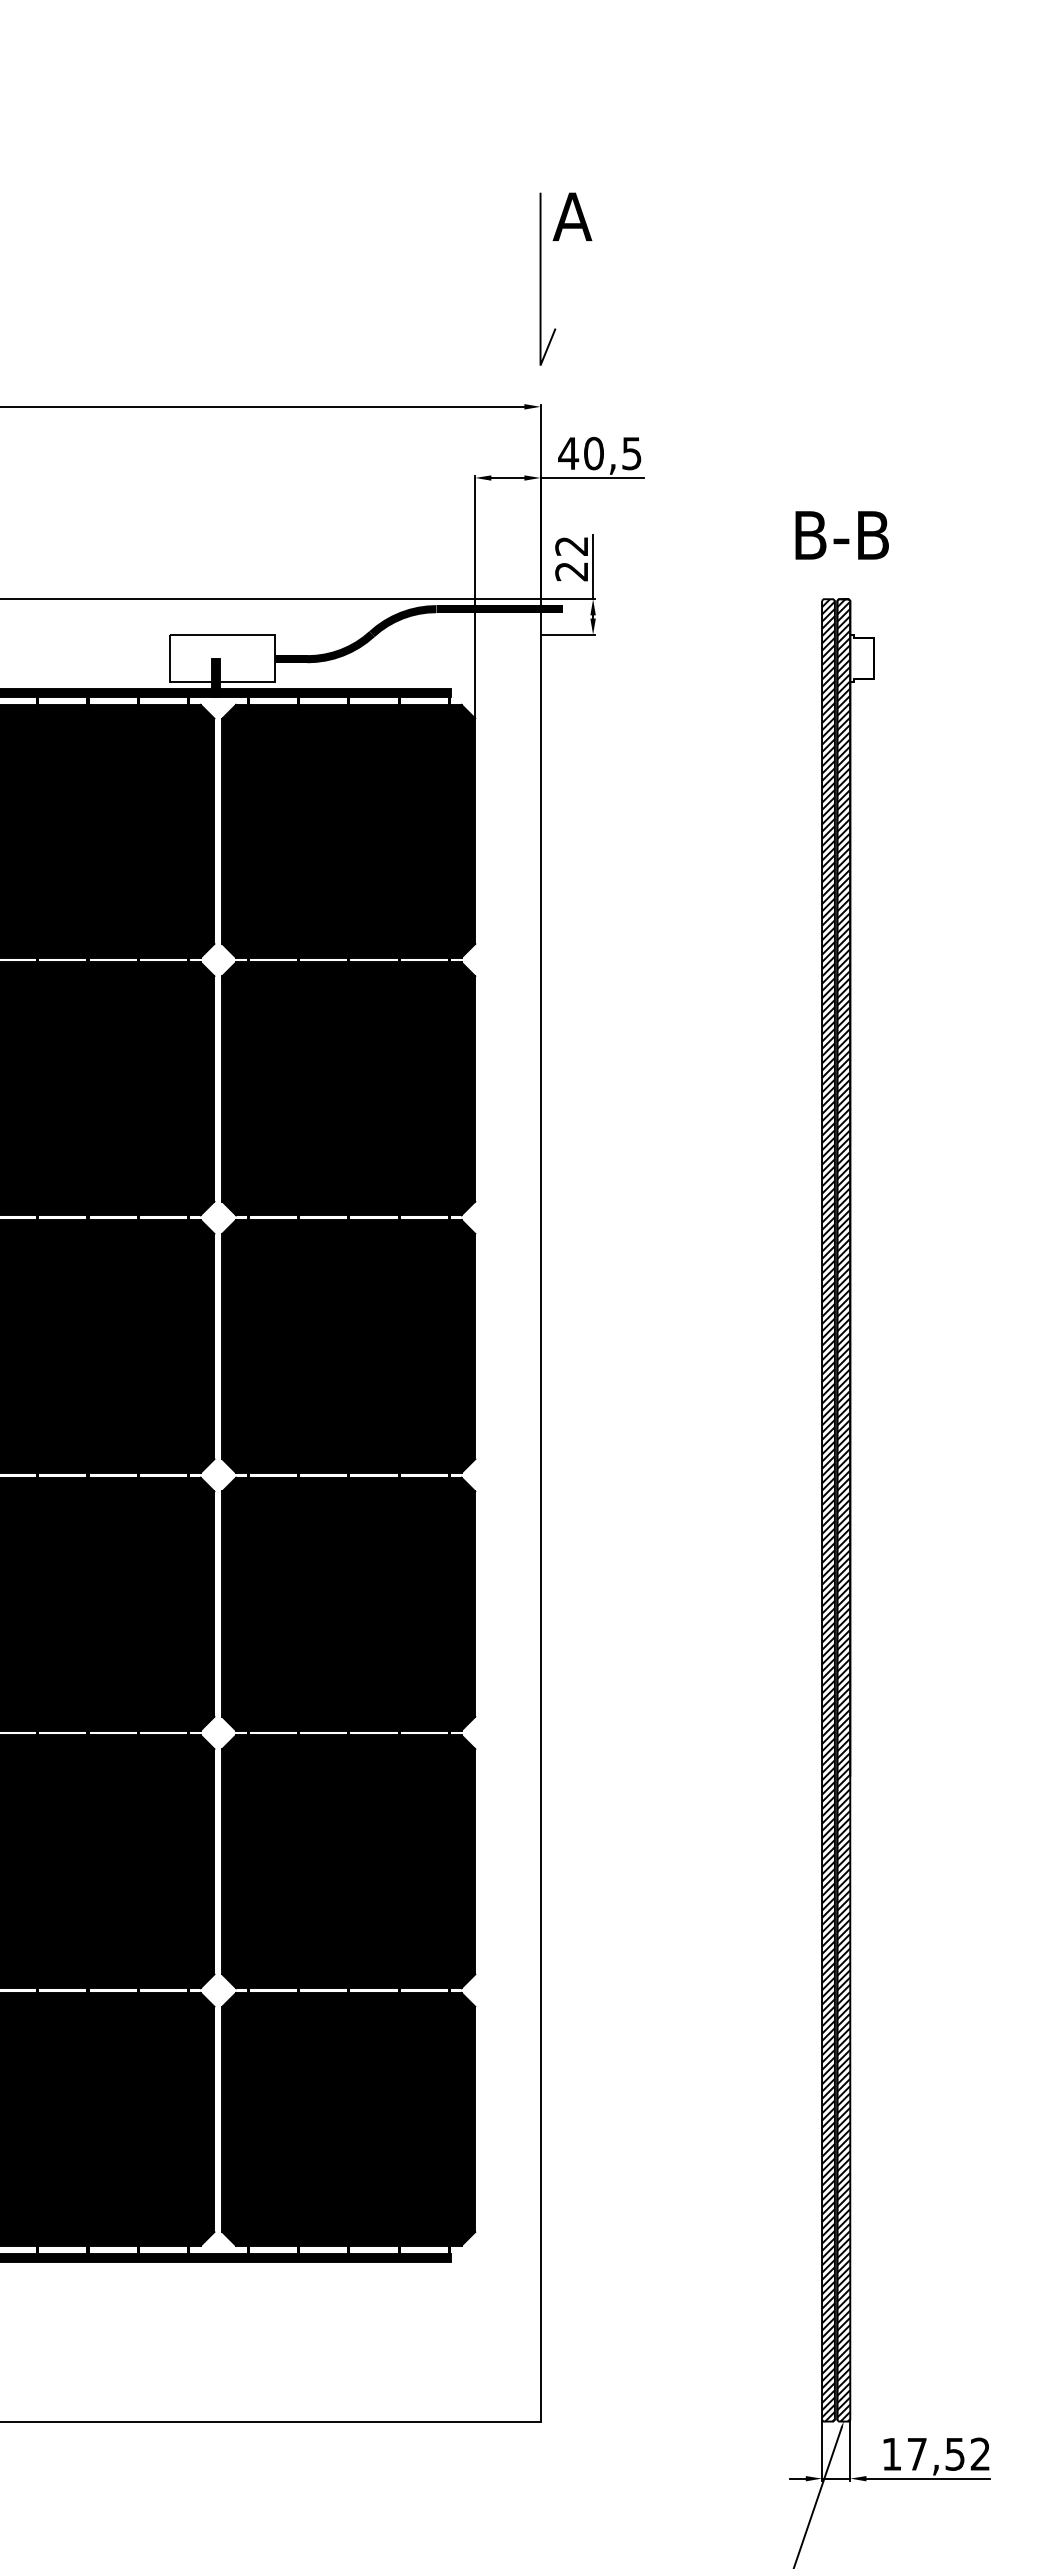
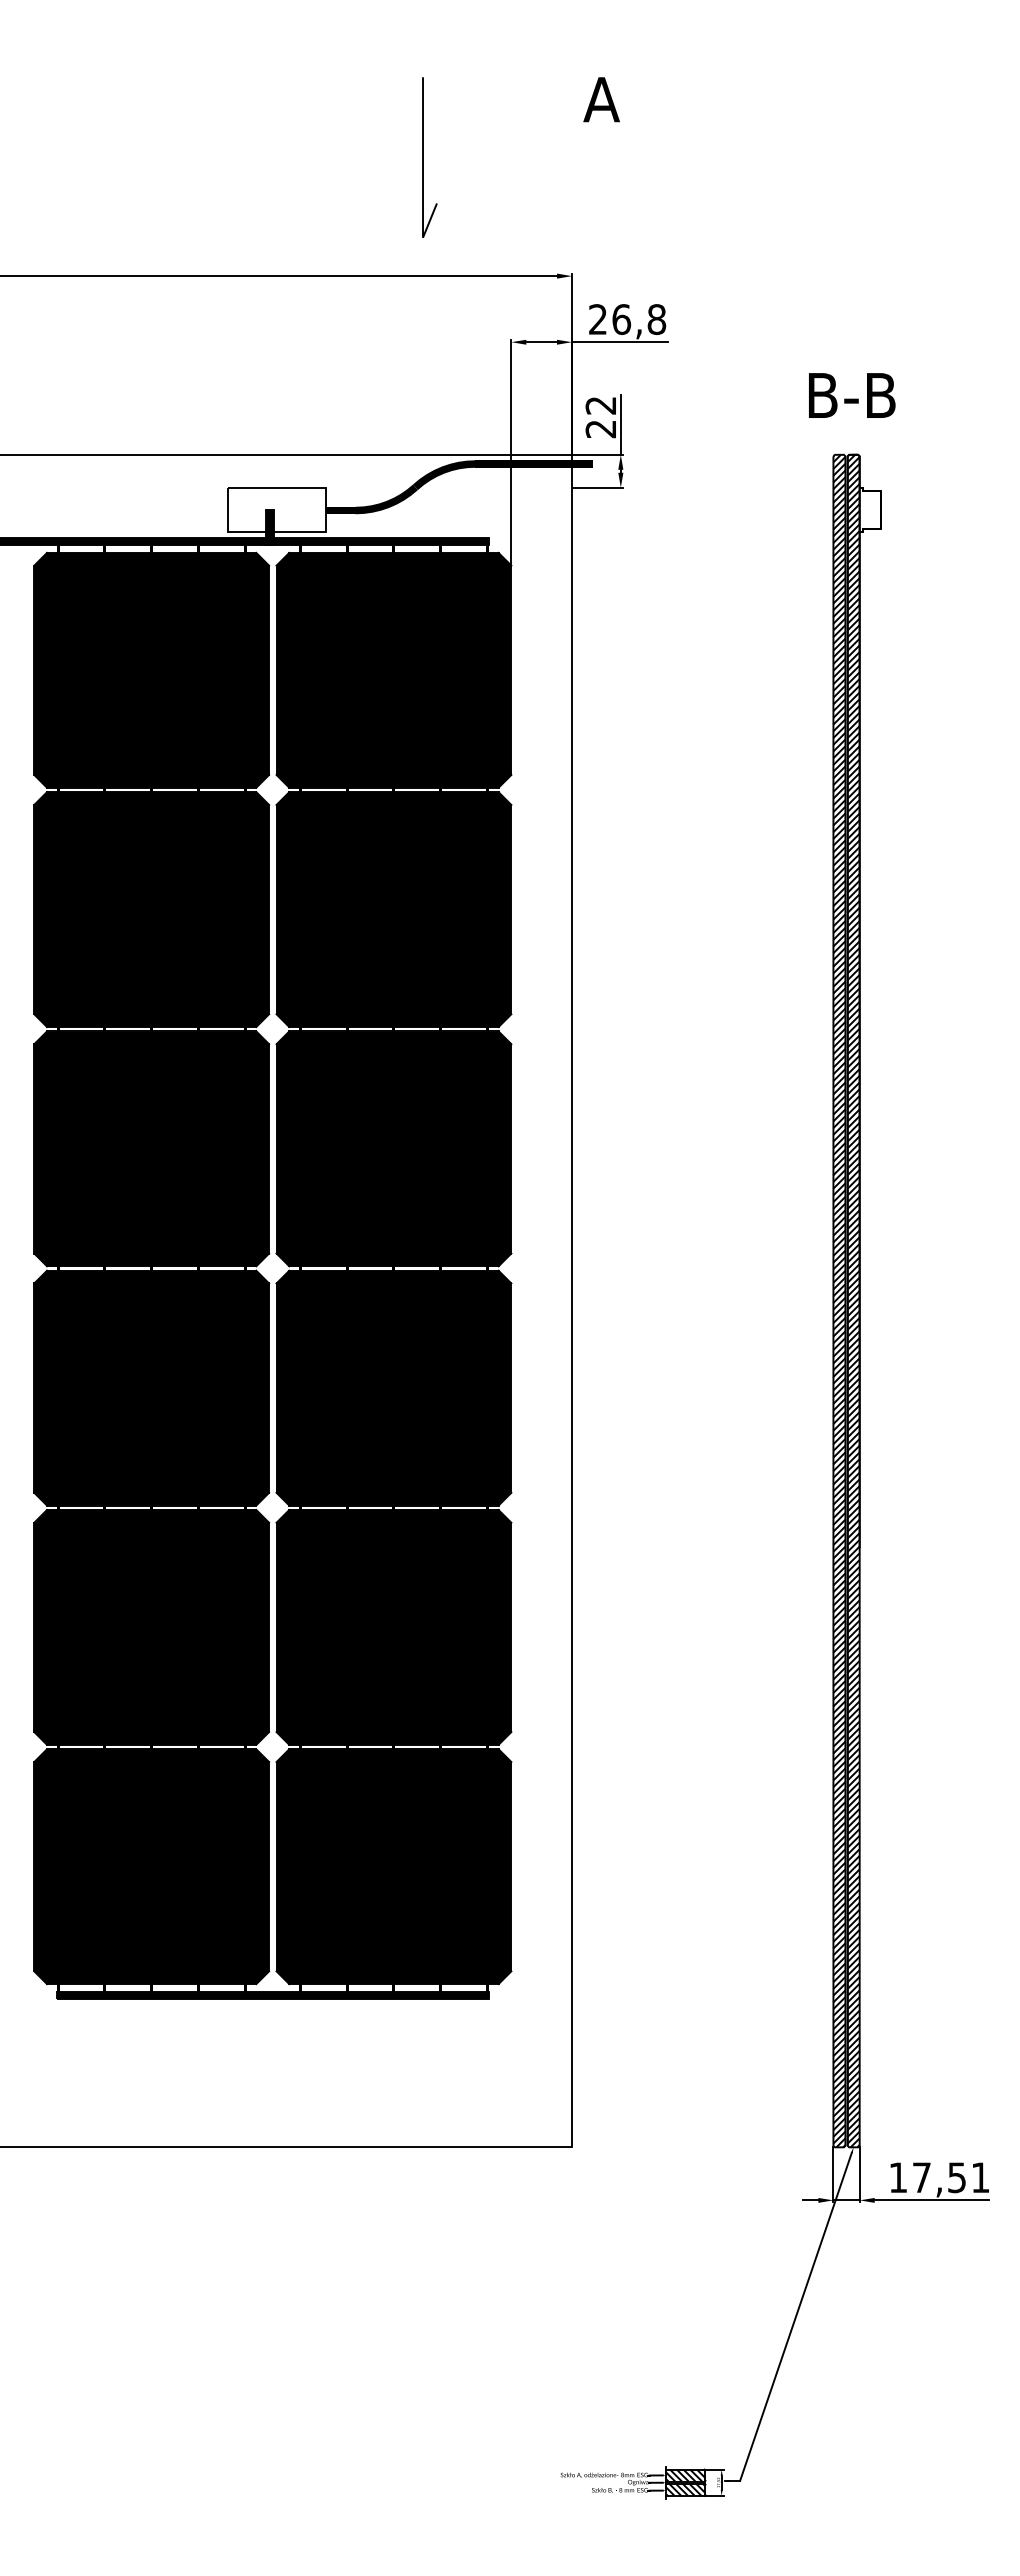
line: (541, 279) -> (423, 157), moved
text: (600, 453) -> (627, 319), 40,5 -> 26,8
text: (979, 2454) -> (979, 2177), 17,52 -> 17,51

